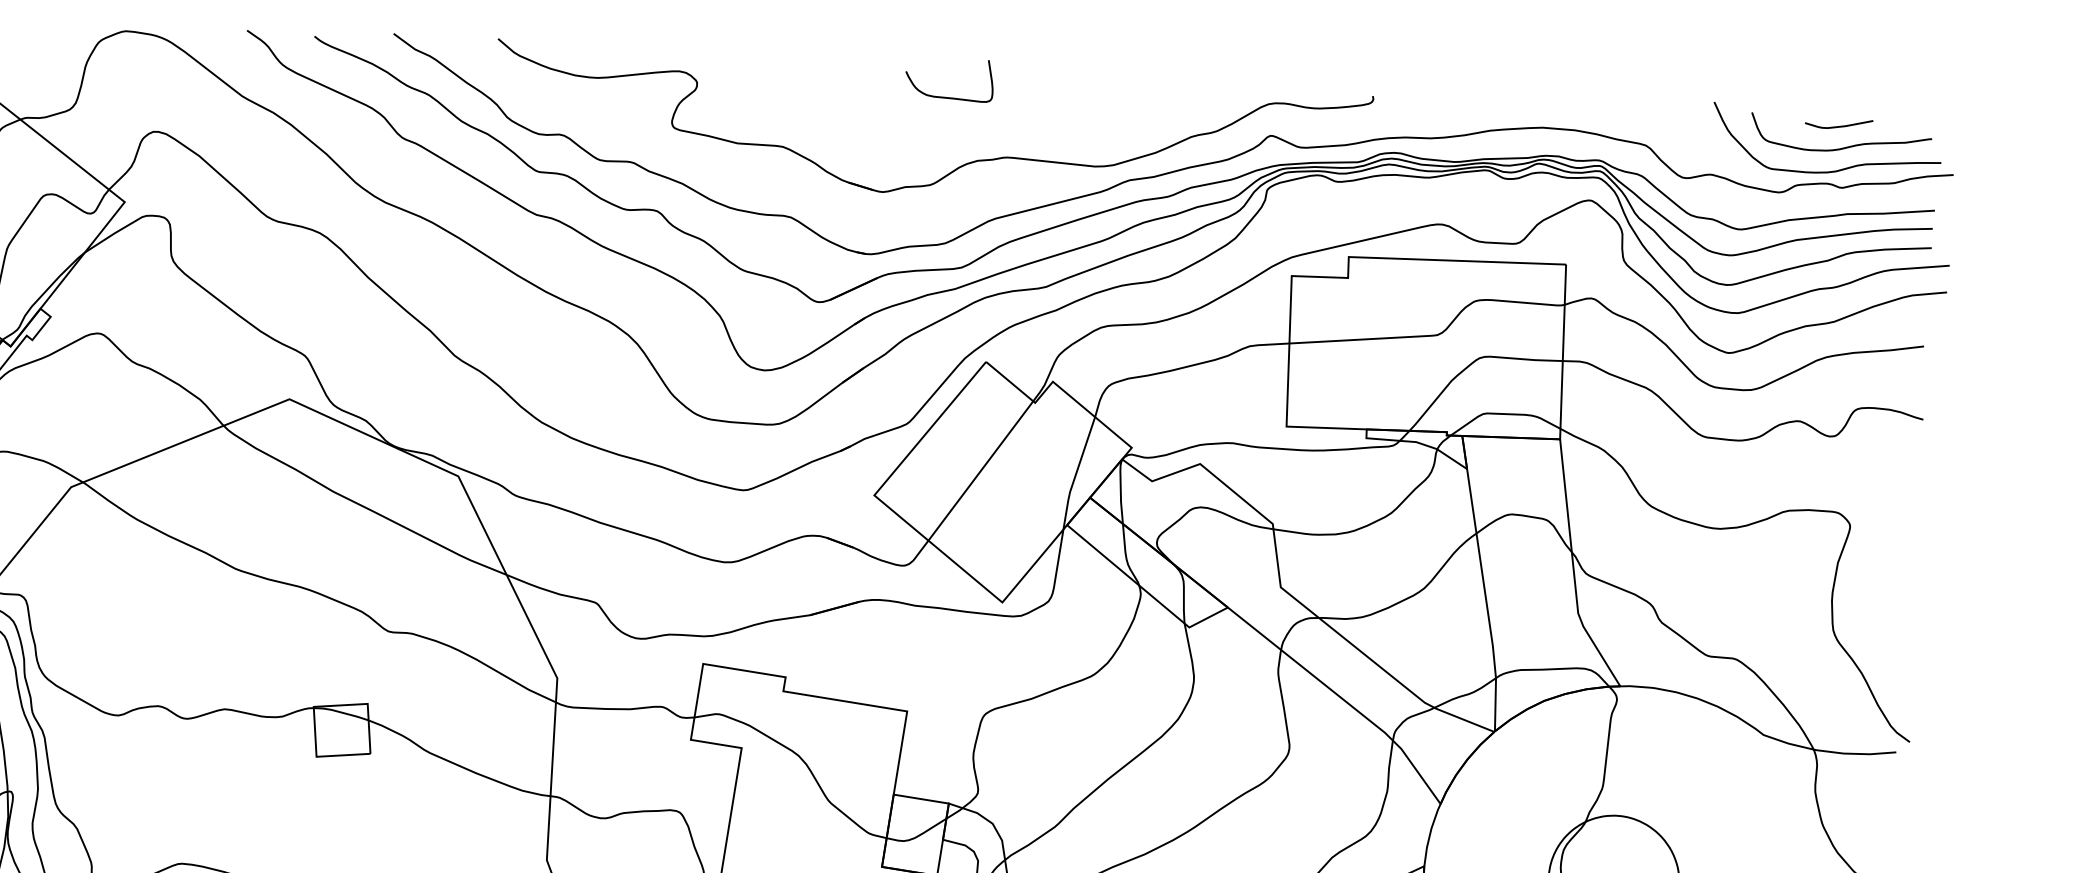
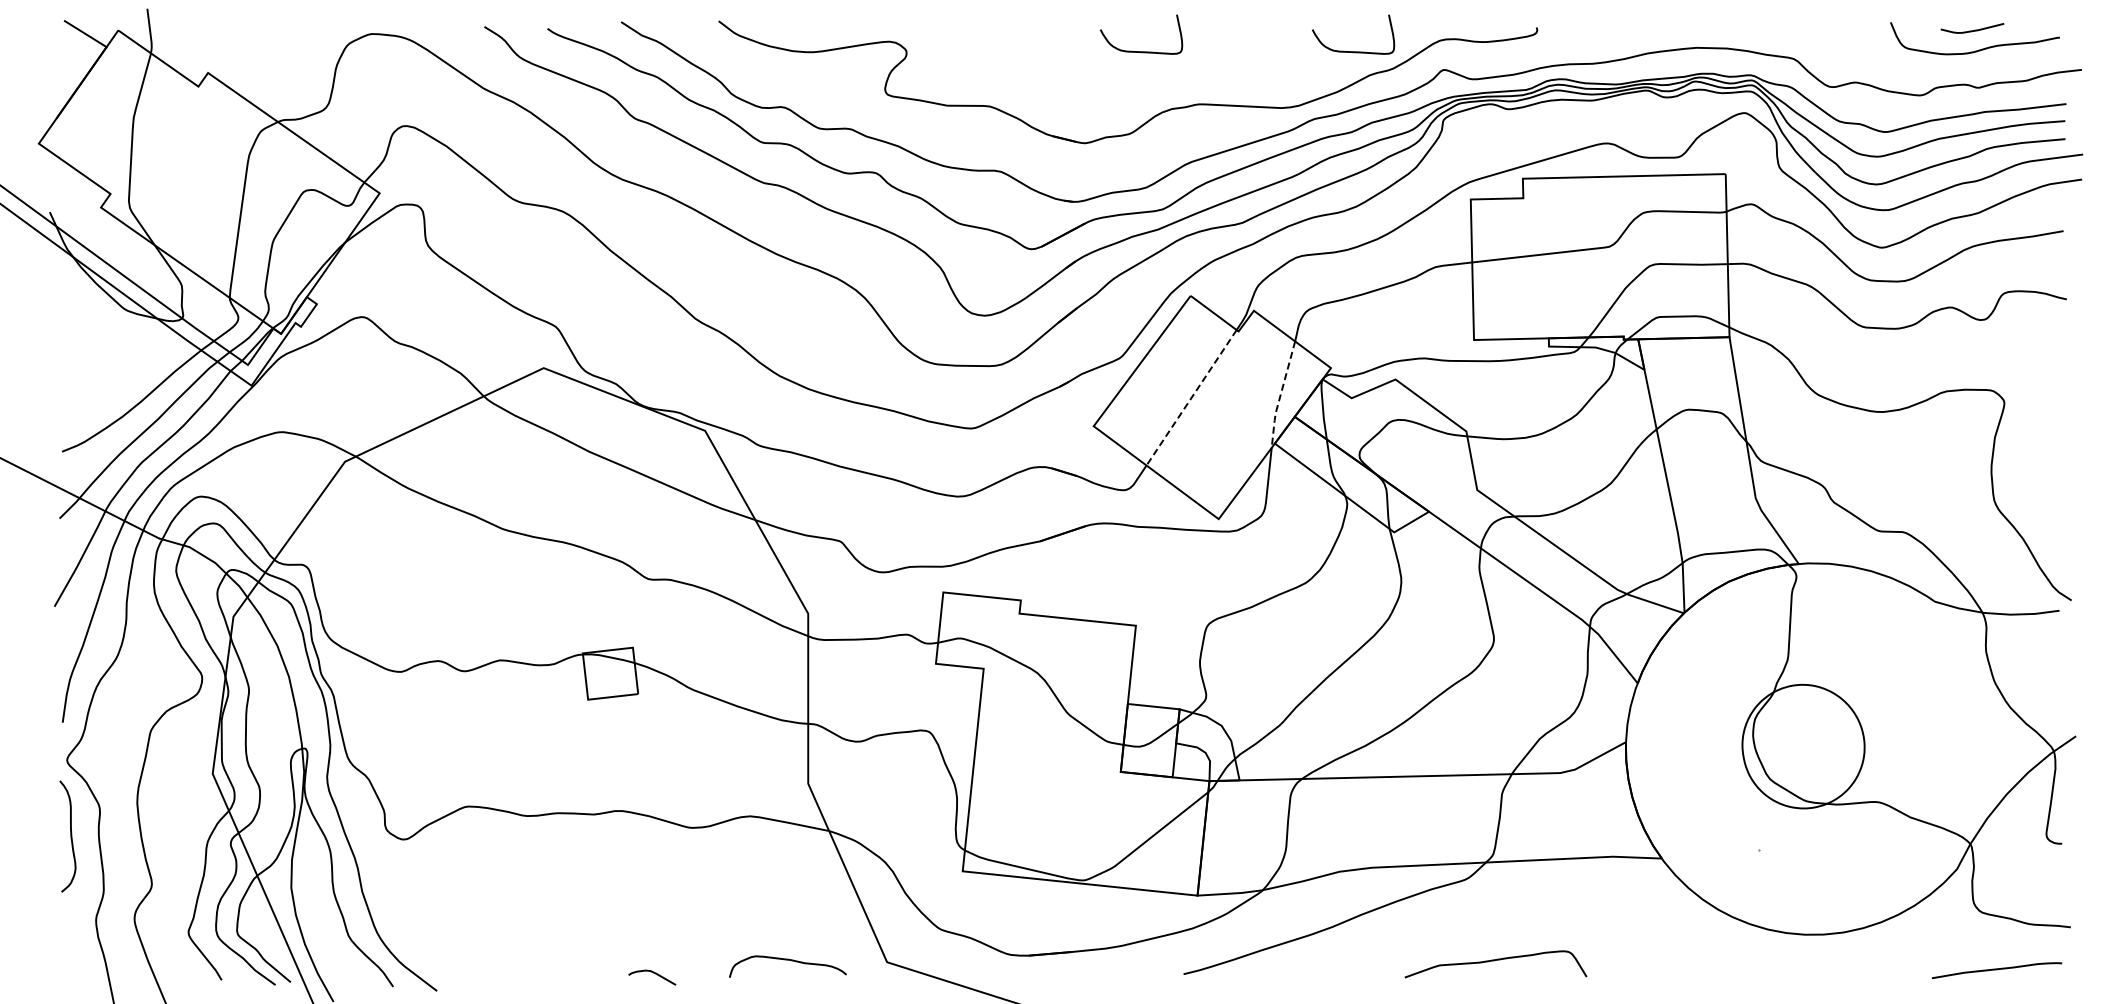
curve: (1175, 110) -> (1353, 51), added
curve: (1829, 170) -> (1966, 72), removed
line: (980, 471) -> (1191, 398), solid -> dashed
line: (1076, 475) -> (1280, 396), solid -> dashed

